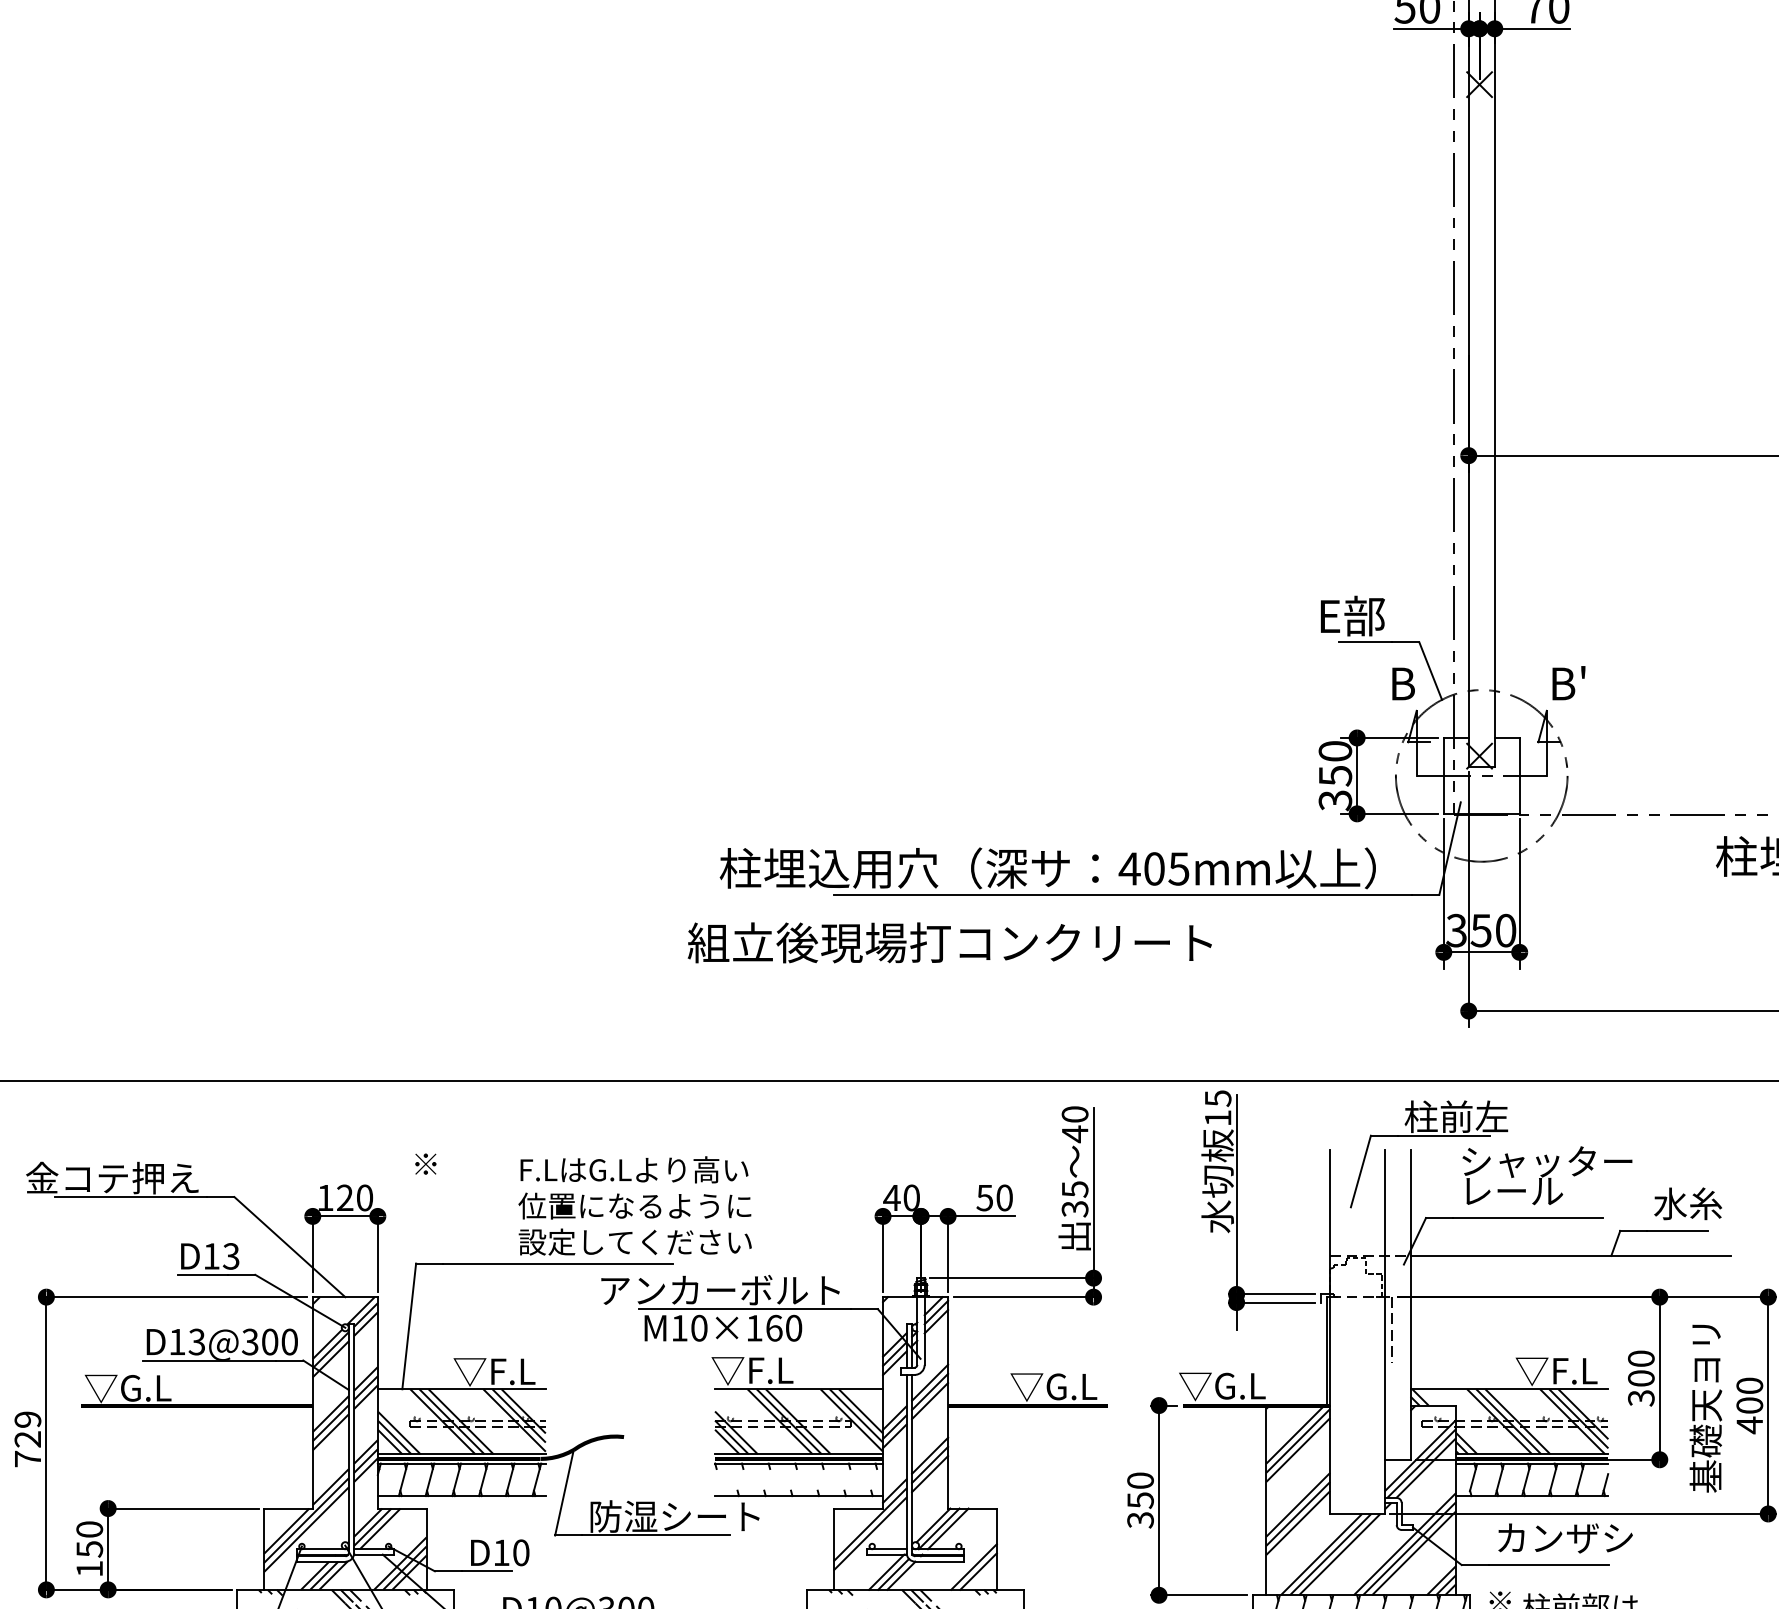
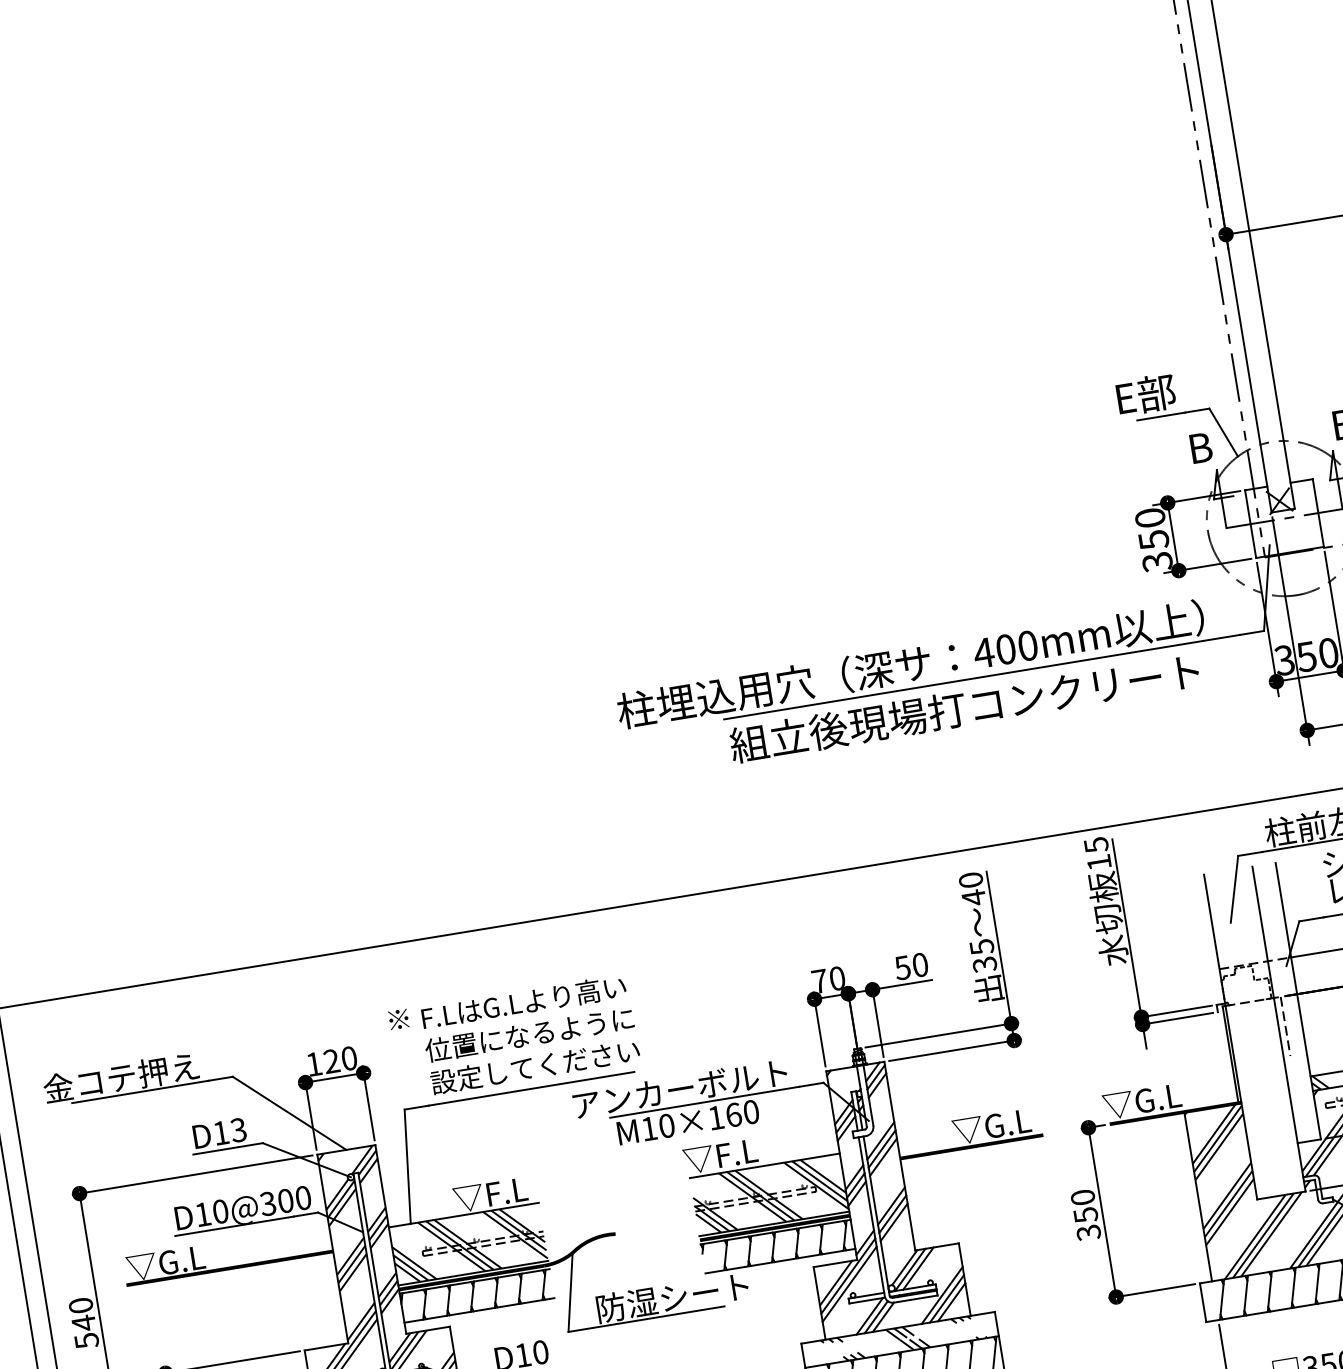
text: (1178, 868) -> (1027, 645), 405mm -> 400mm
text: (949, 942) -> (964, 708), moved
text: (891, 1197) -> (819, 981), 40 -> 70
text: (634, 1205) -> (529, 1034), moved
text: (196, 1341) -> (220, 1211), D13@300 -> D10@300
text: (27, 1439) -> (83, 1323), 729 -> 540
hatch: (796, 1479) -> (775, 1246), added
line: (855, 1529) -> (835, 1282), added
line: (969, 1562) -> (942, 1295), added

